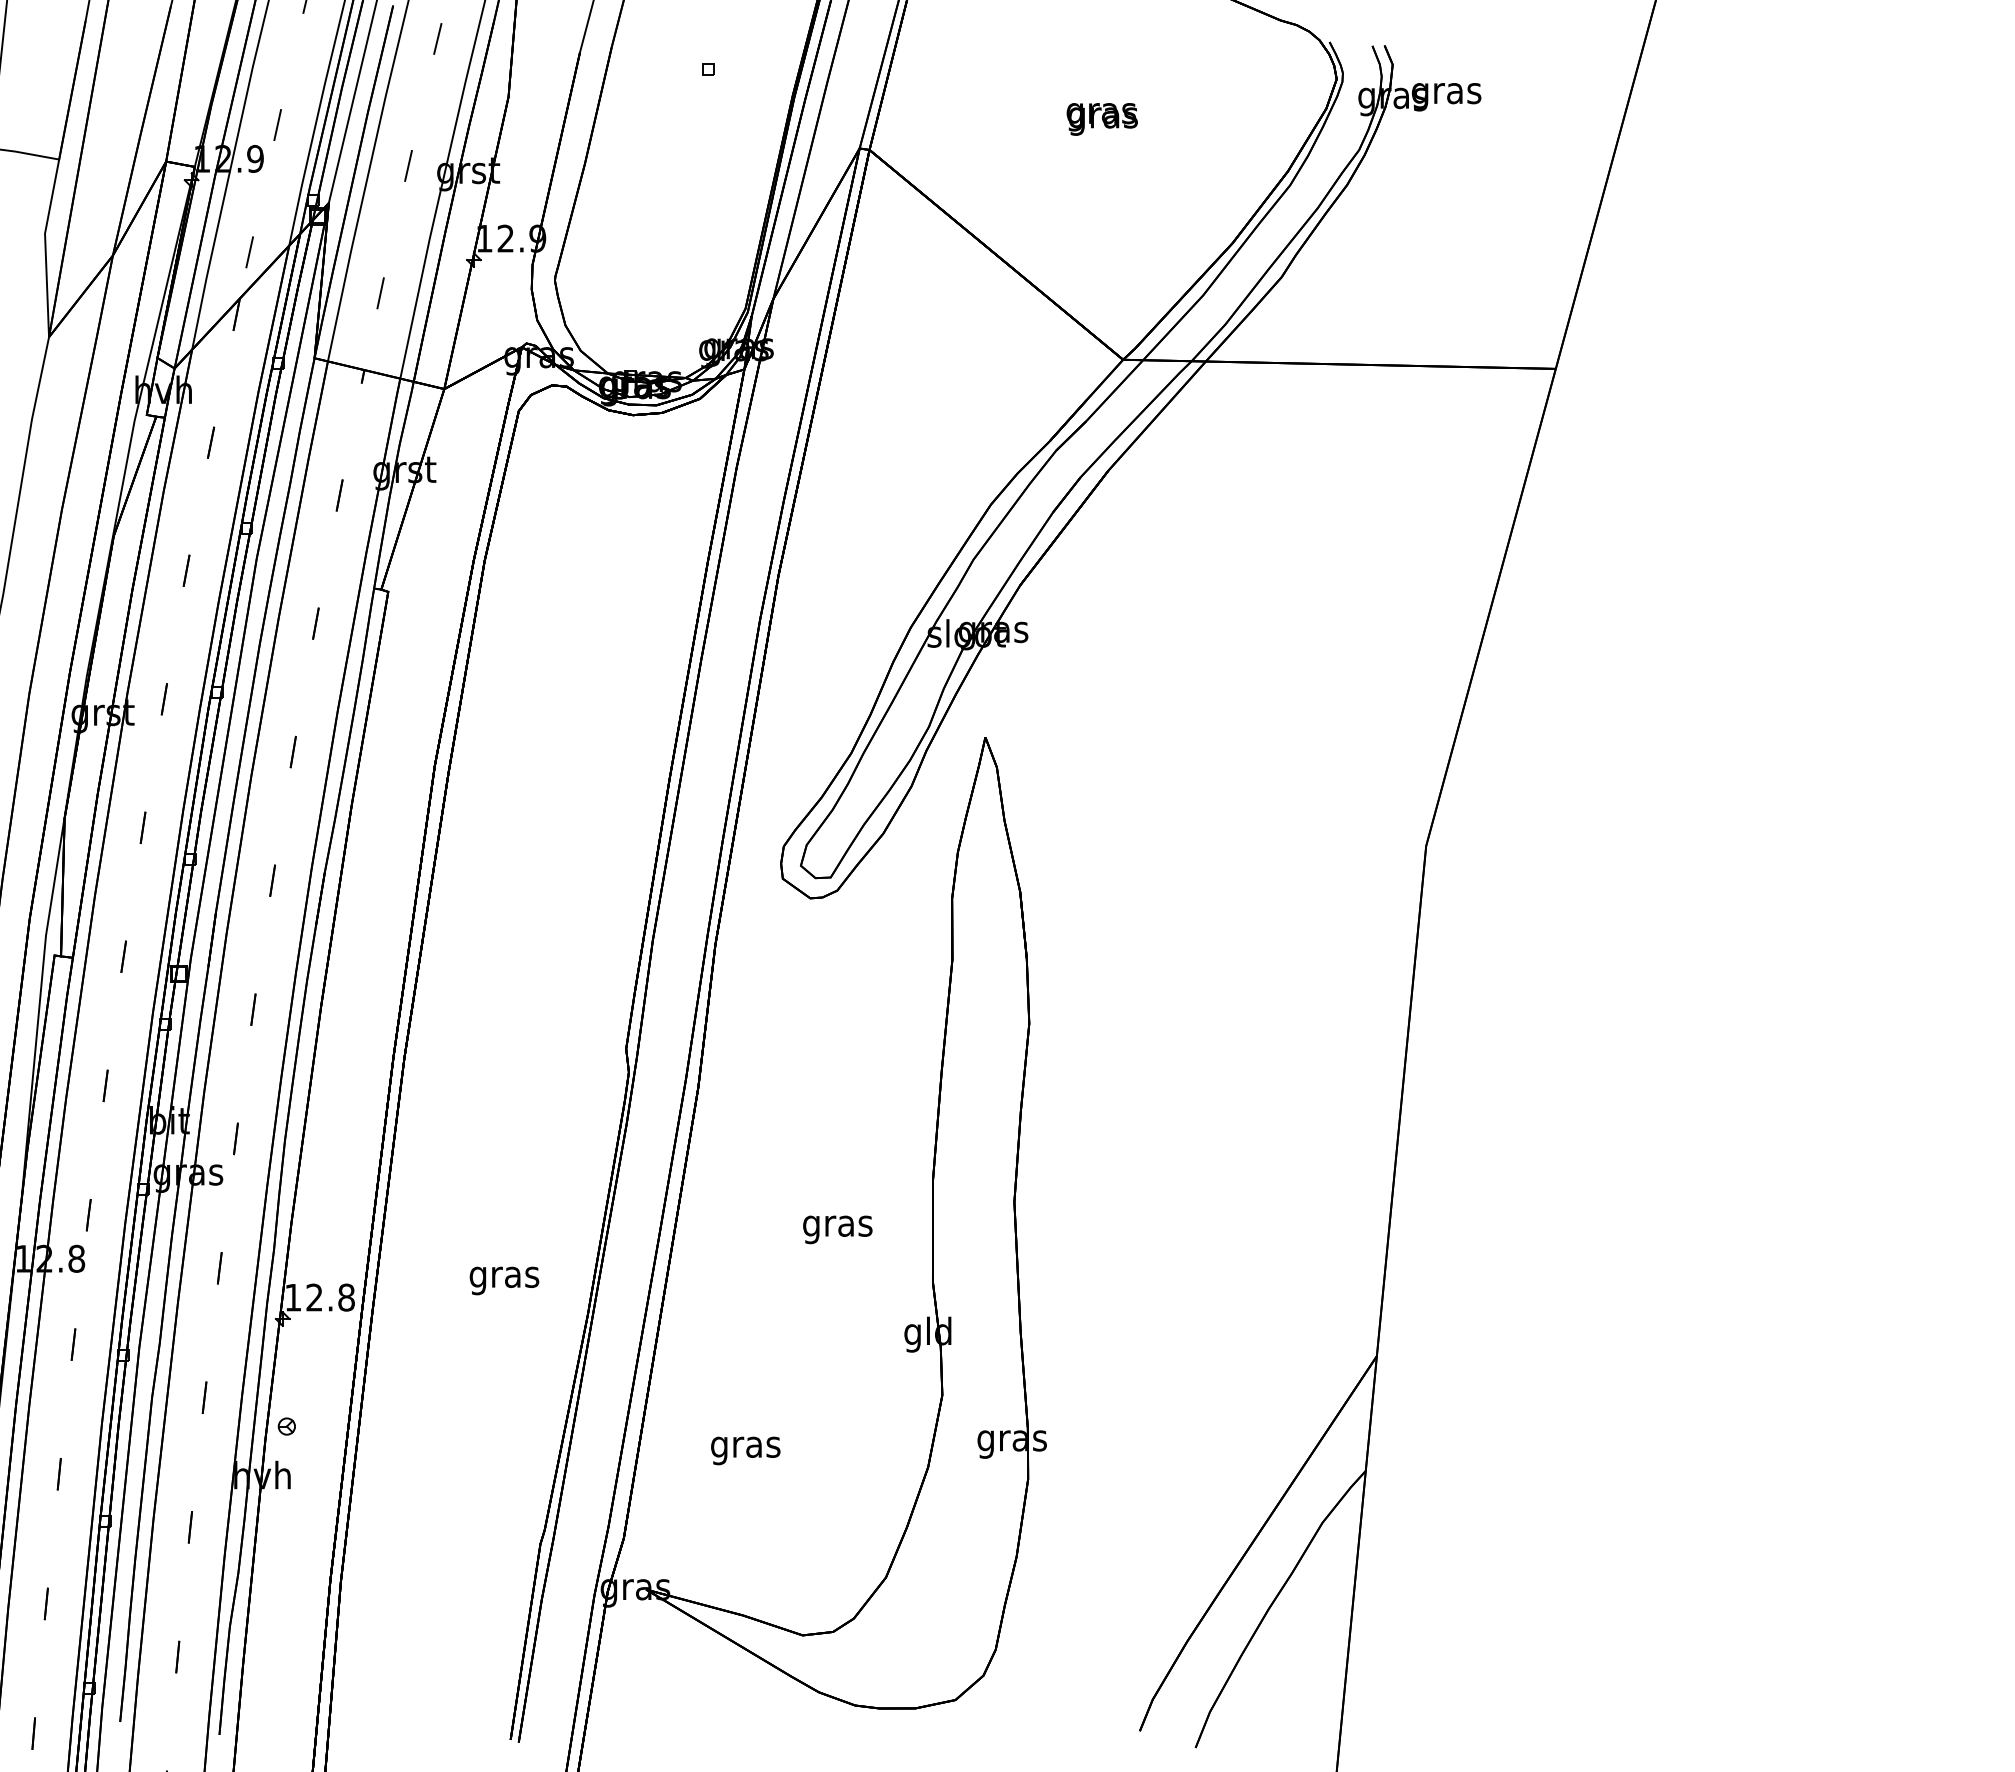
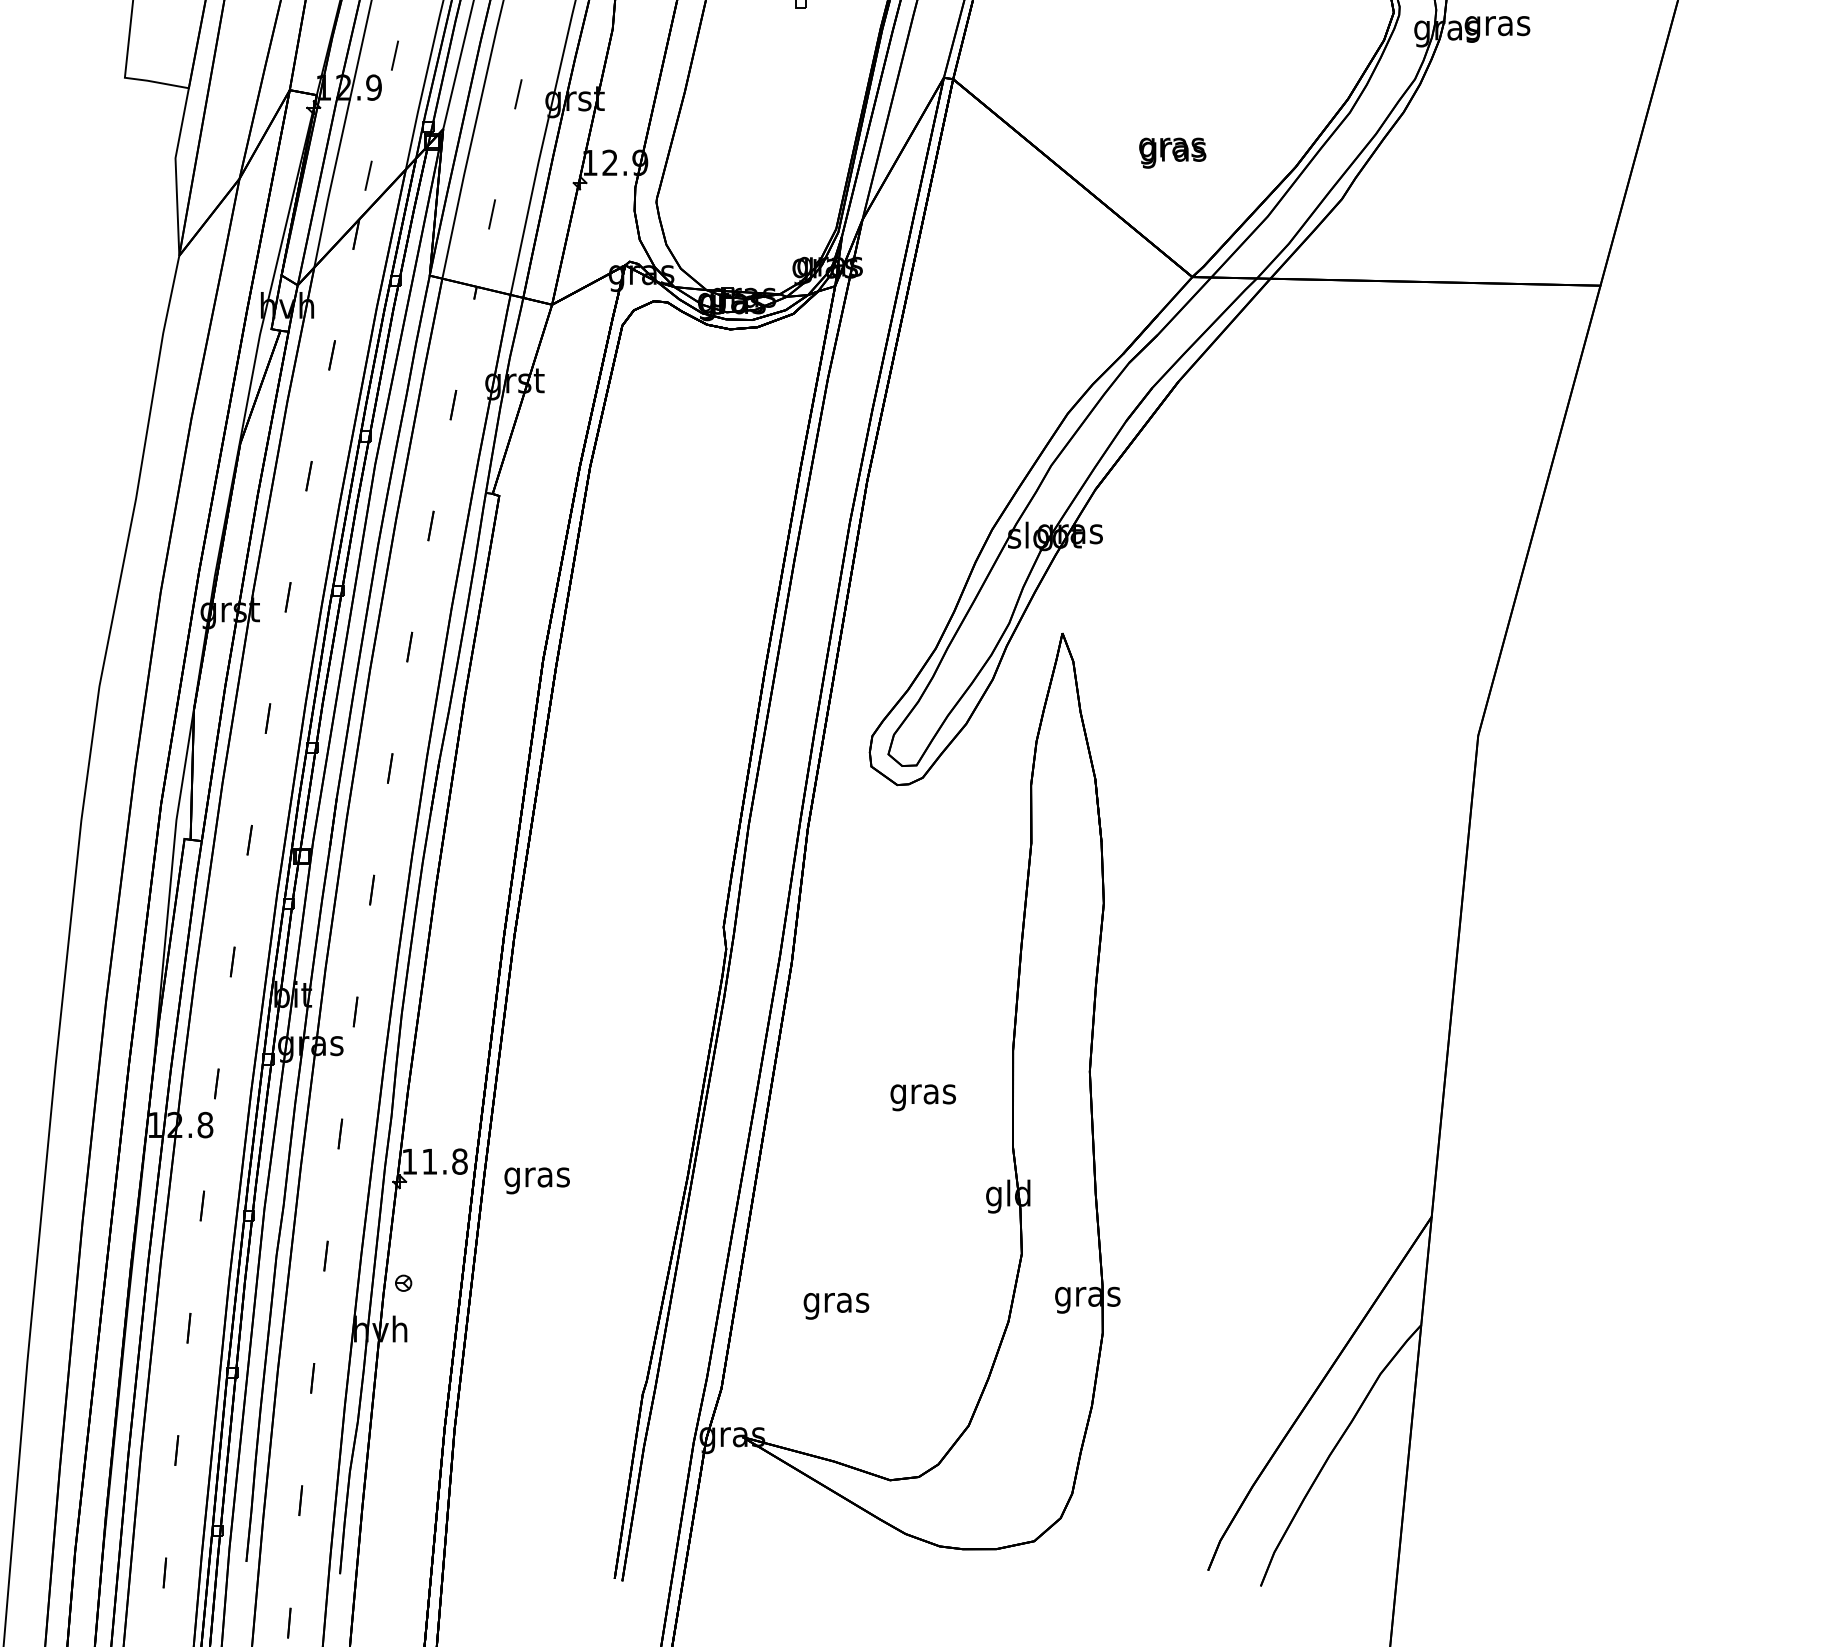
text: (1101, 119) -> (1171, 153), moved
text: (504, 1280) -> (537, 1180), moved
text: (314, 1297) -> (429, 1161), 12.8 -> 11.8

